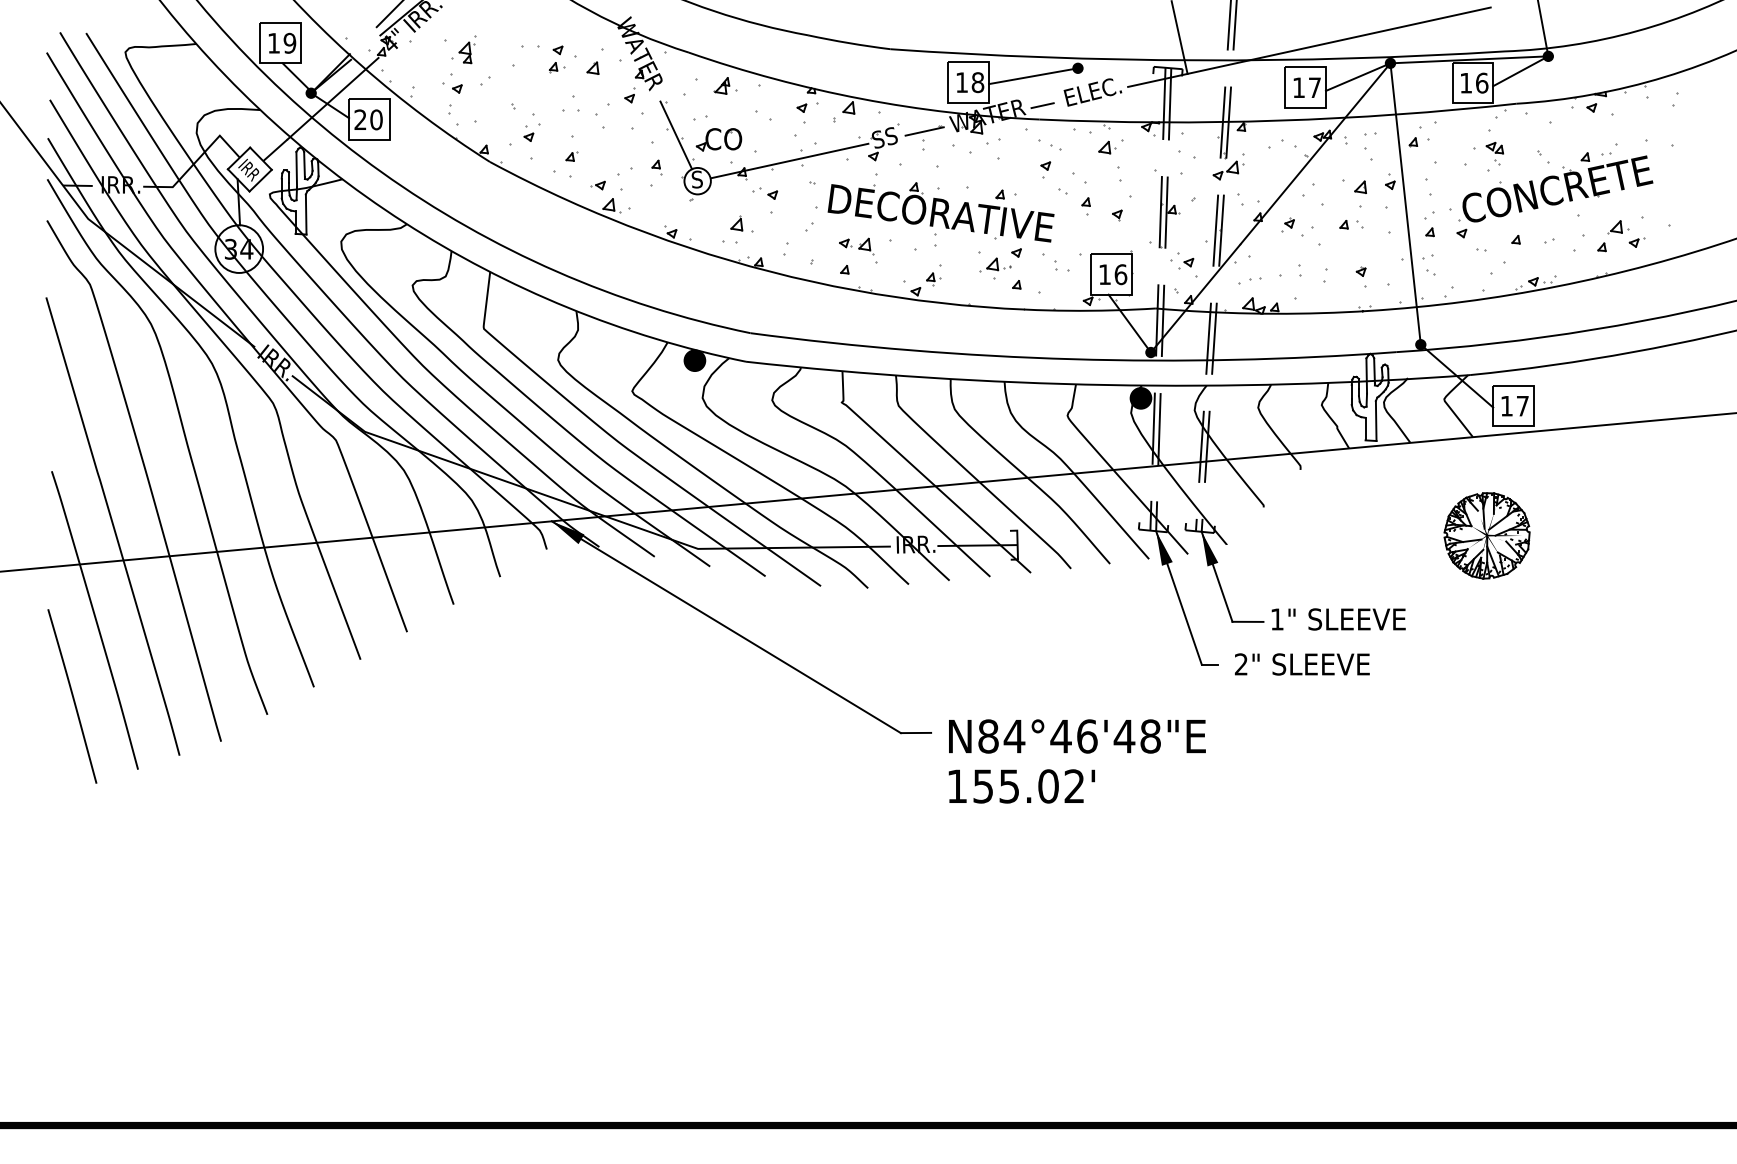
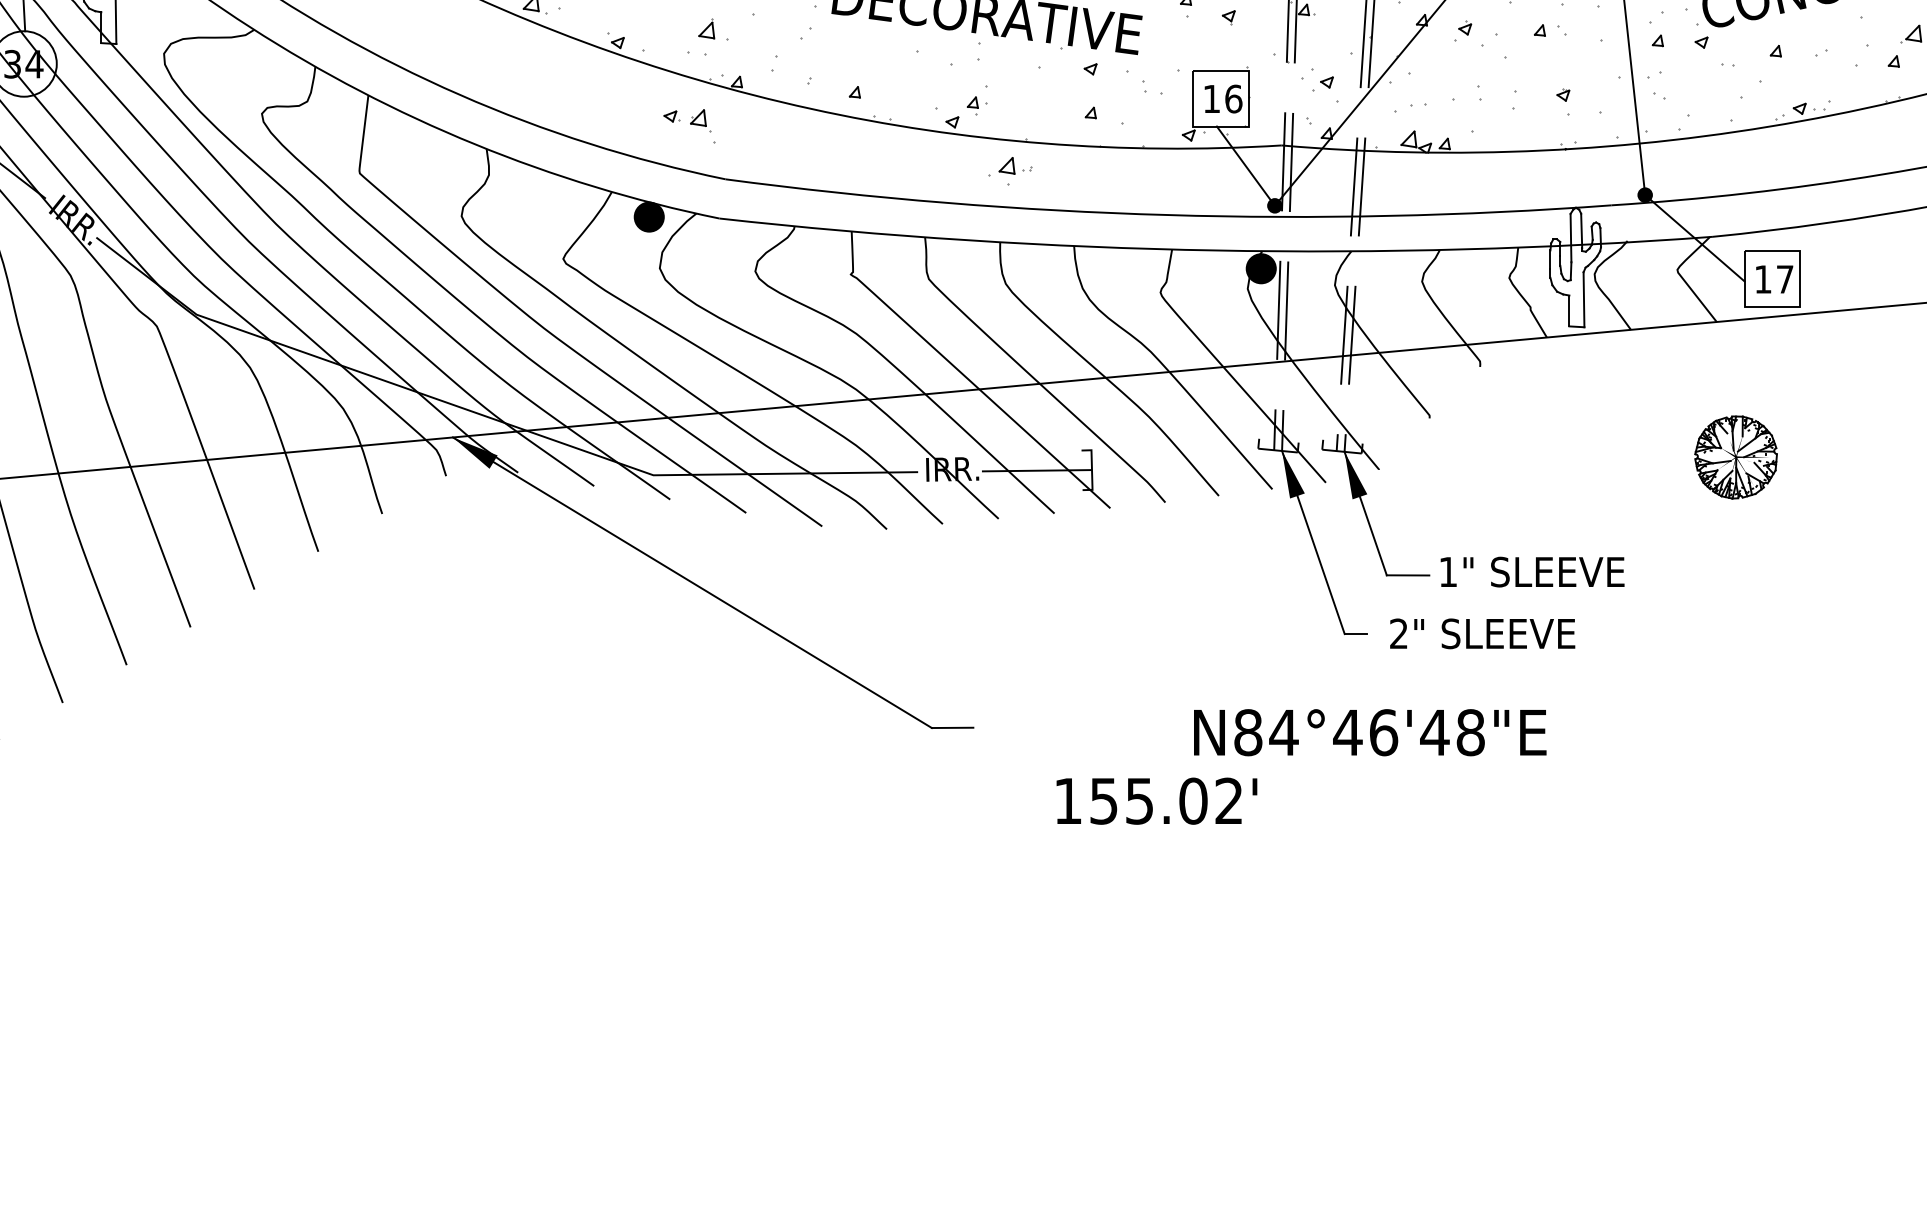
part: (858, 250) -> (689, 126), moved
part: (995, 268) -> (1010, 171), moved
part: (1486, 535) -> (1735, 456), size x0.7
text: (1077, 736) -> (1370, 732), moved
text: (1021, 786) -> (1156, 801), moved

